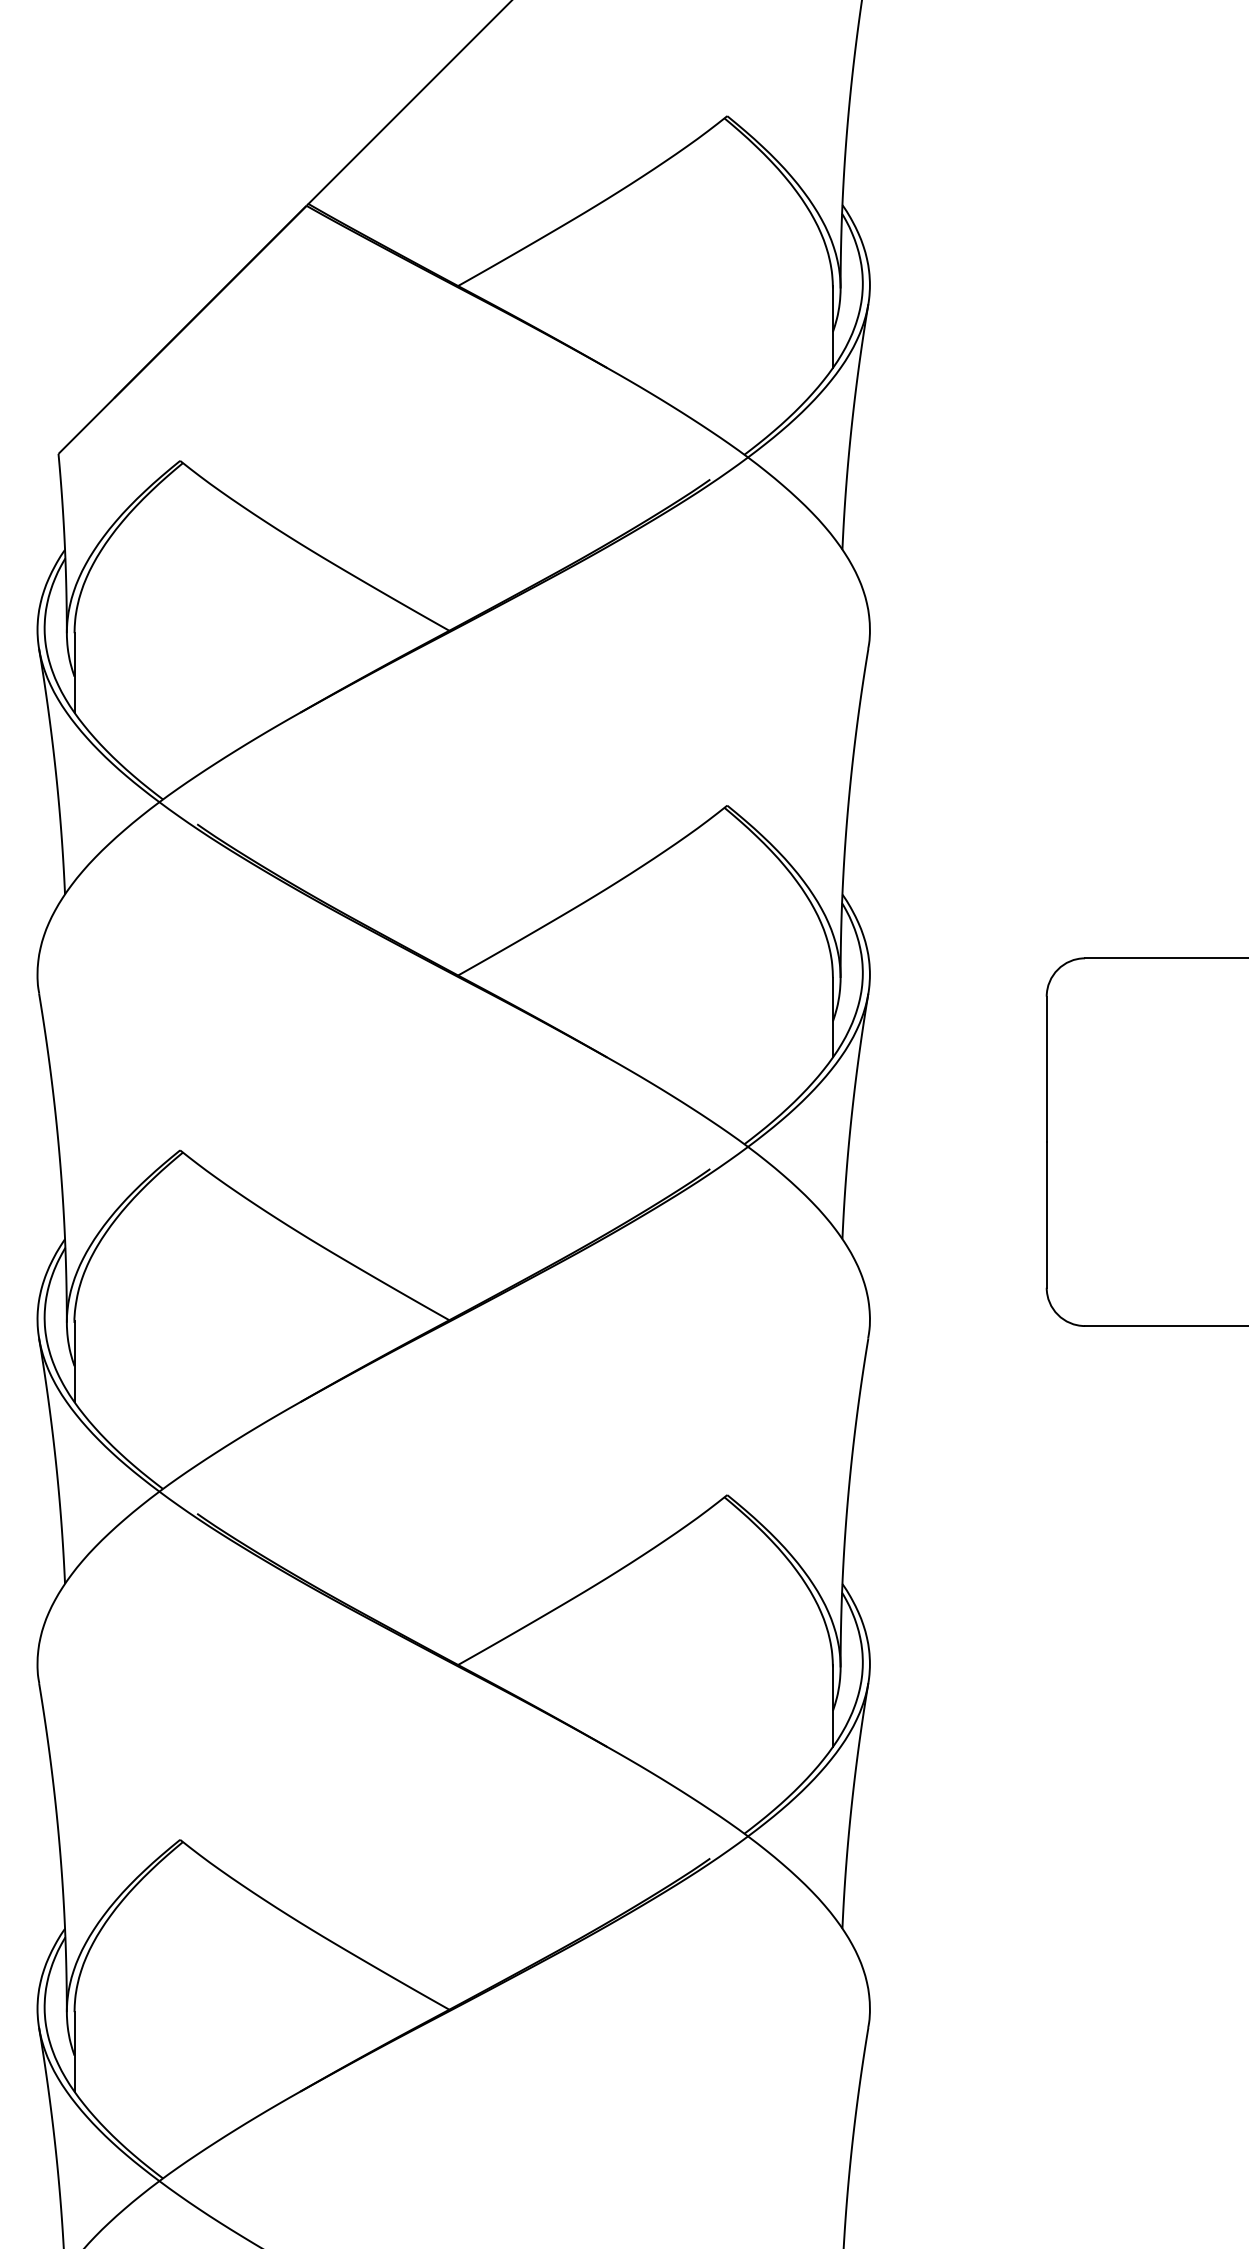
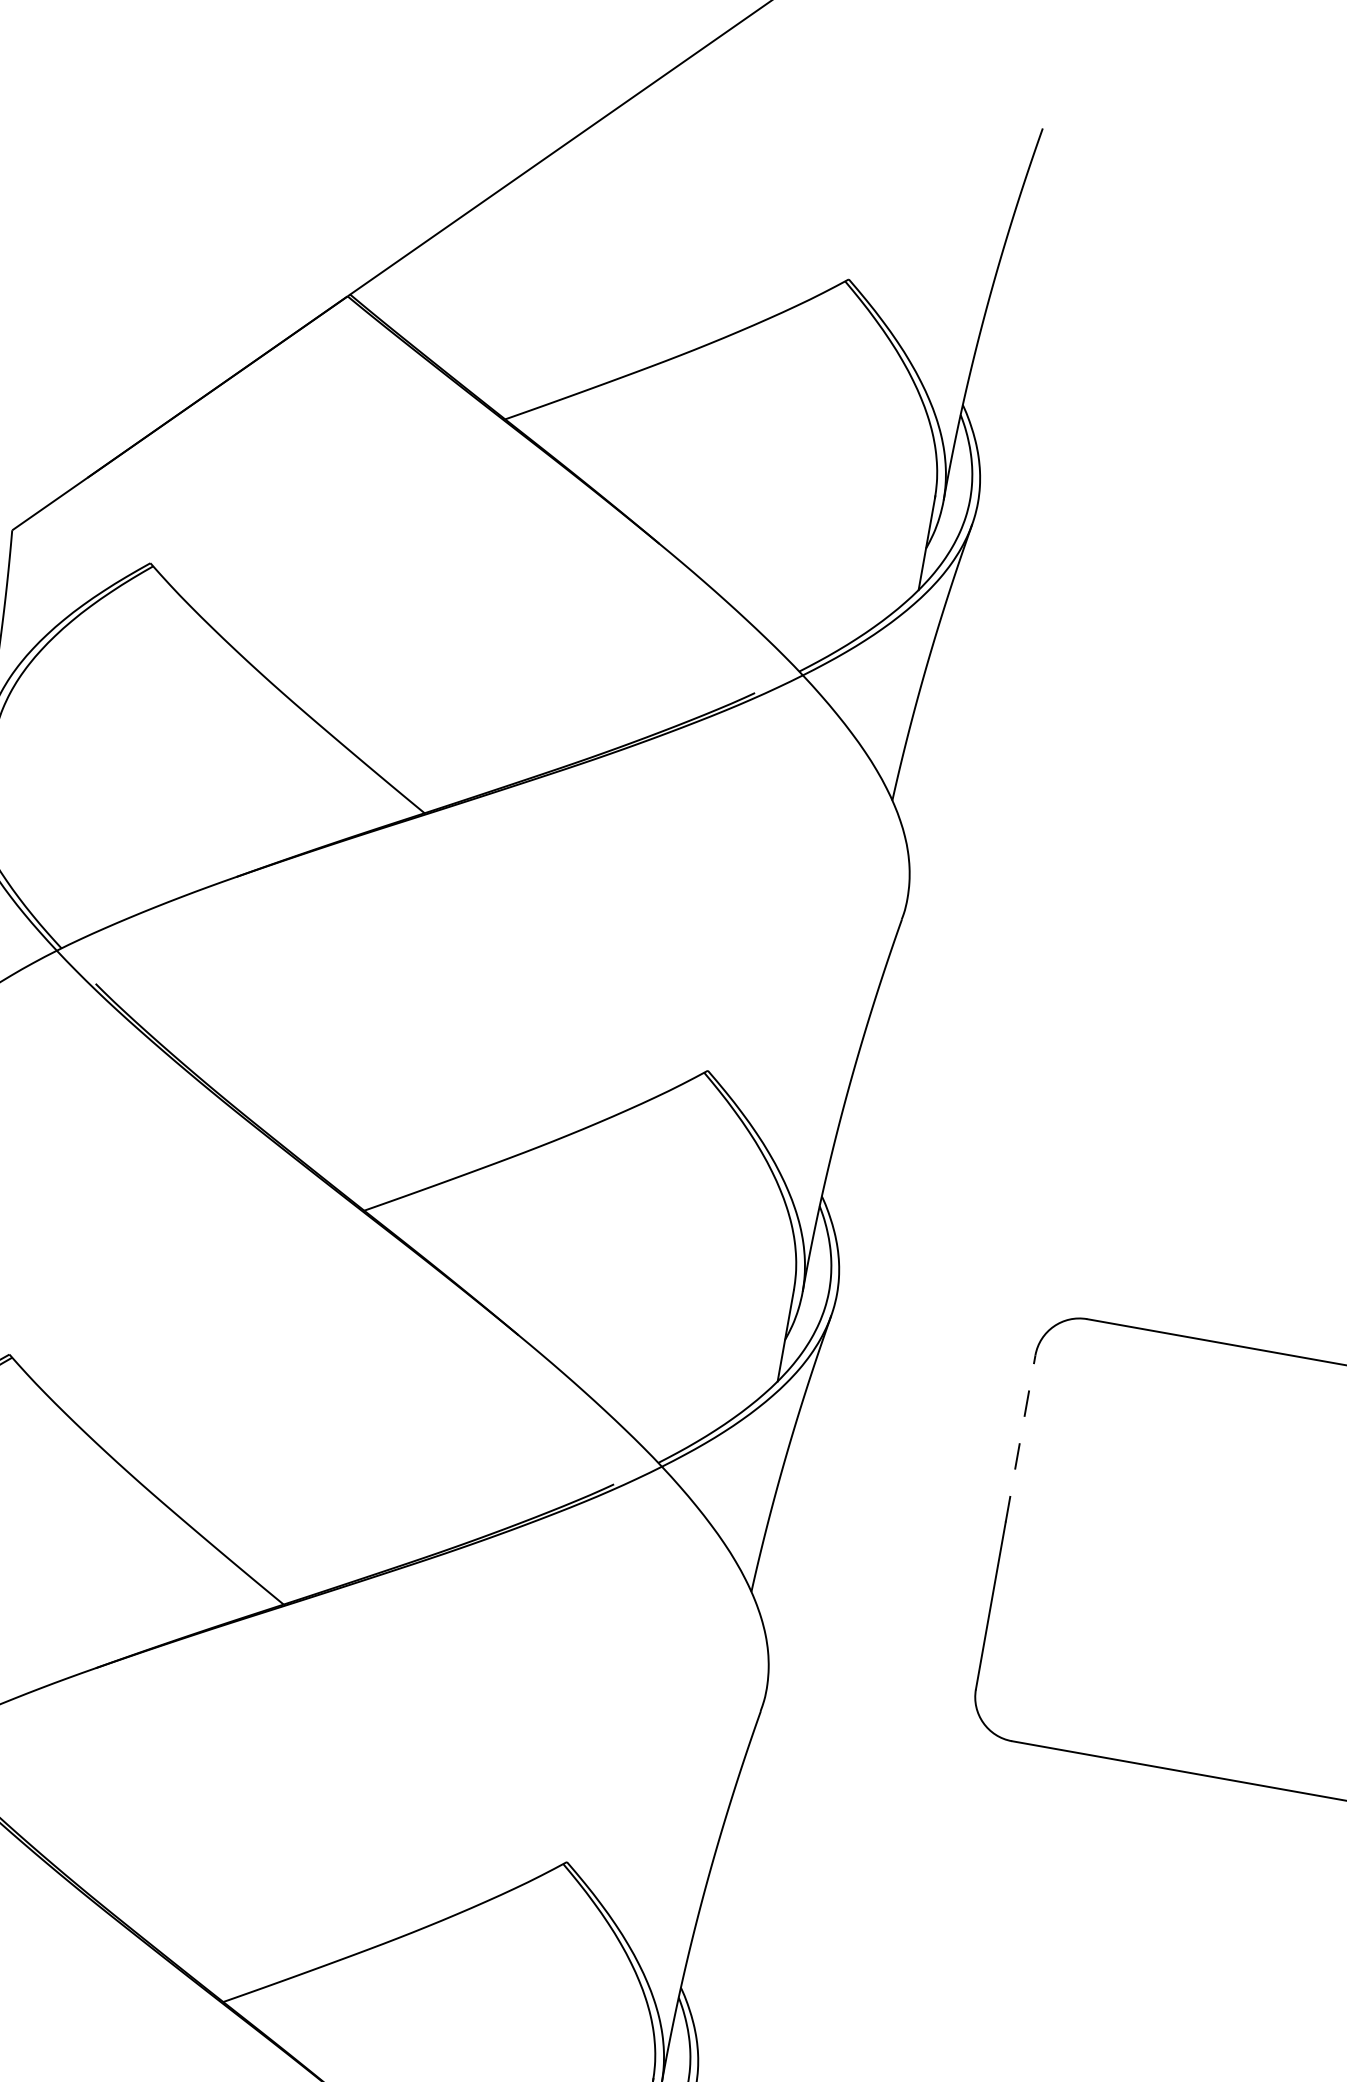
line: (1046, 1069) -> (1020, 1438), solid -> dashed

